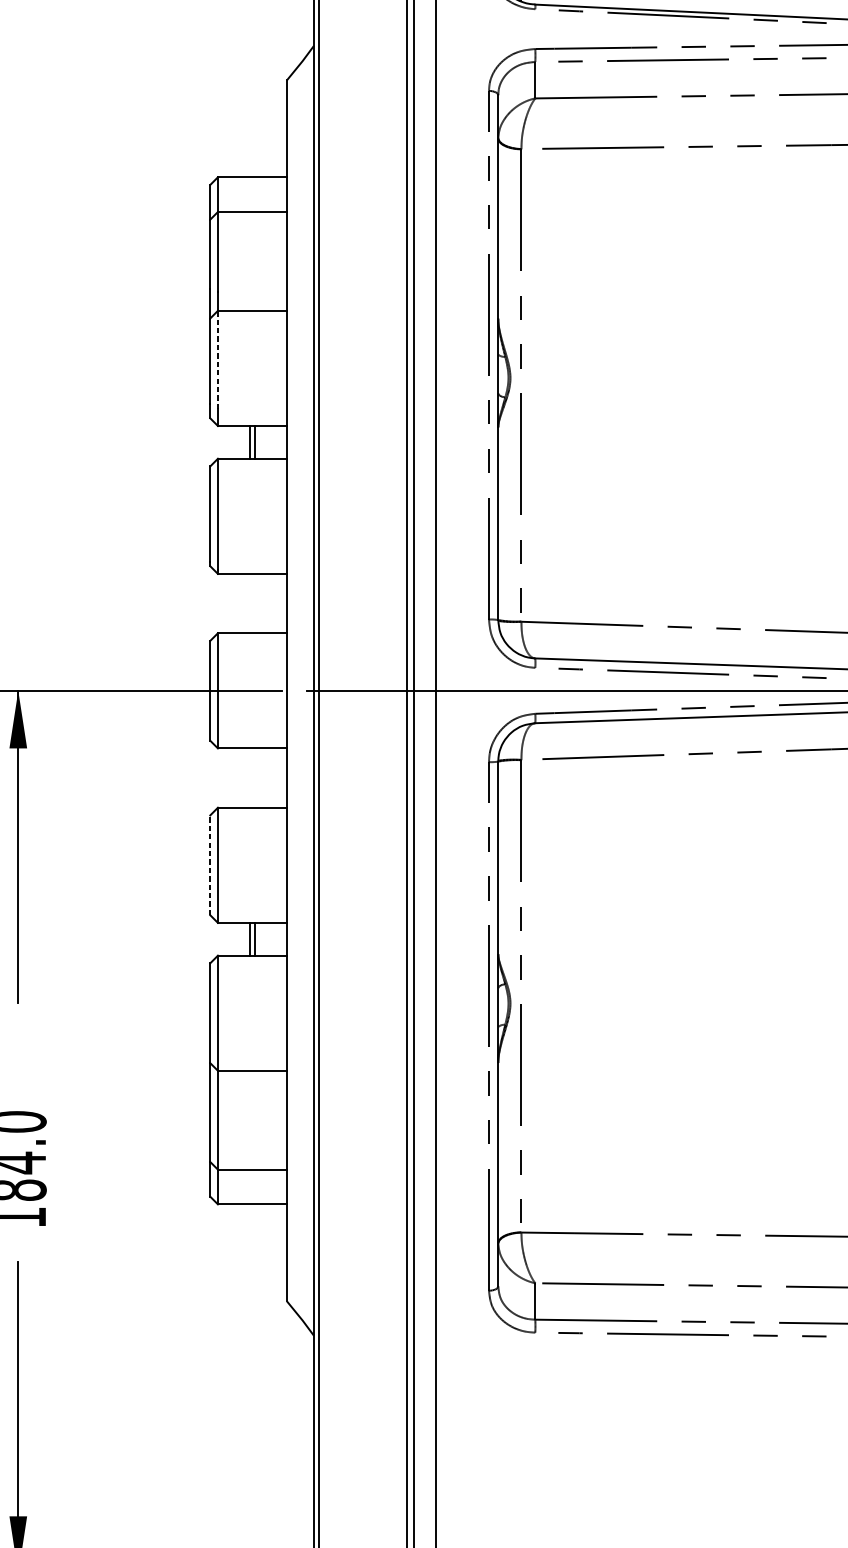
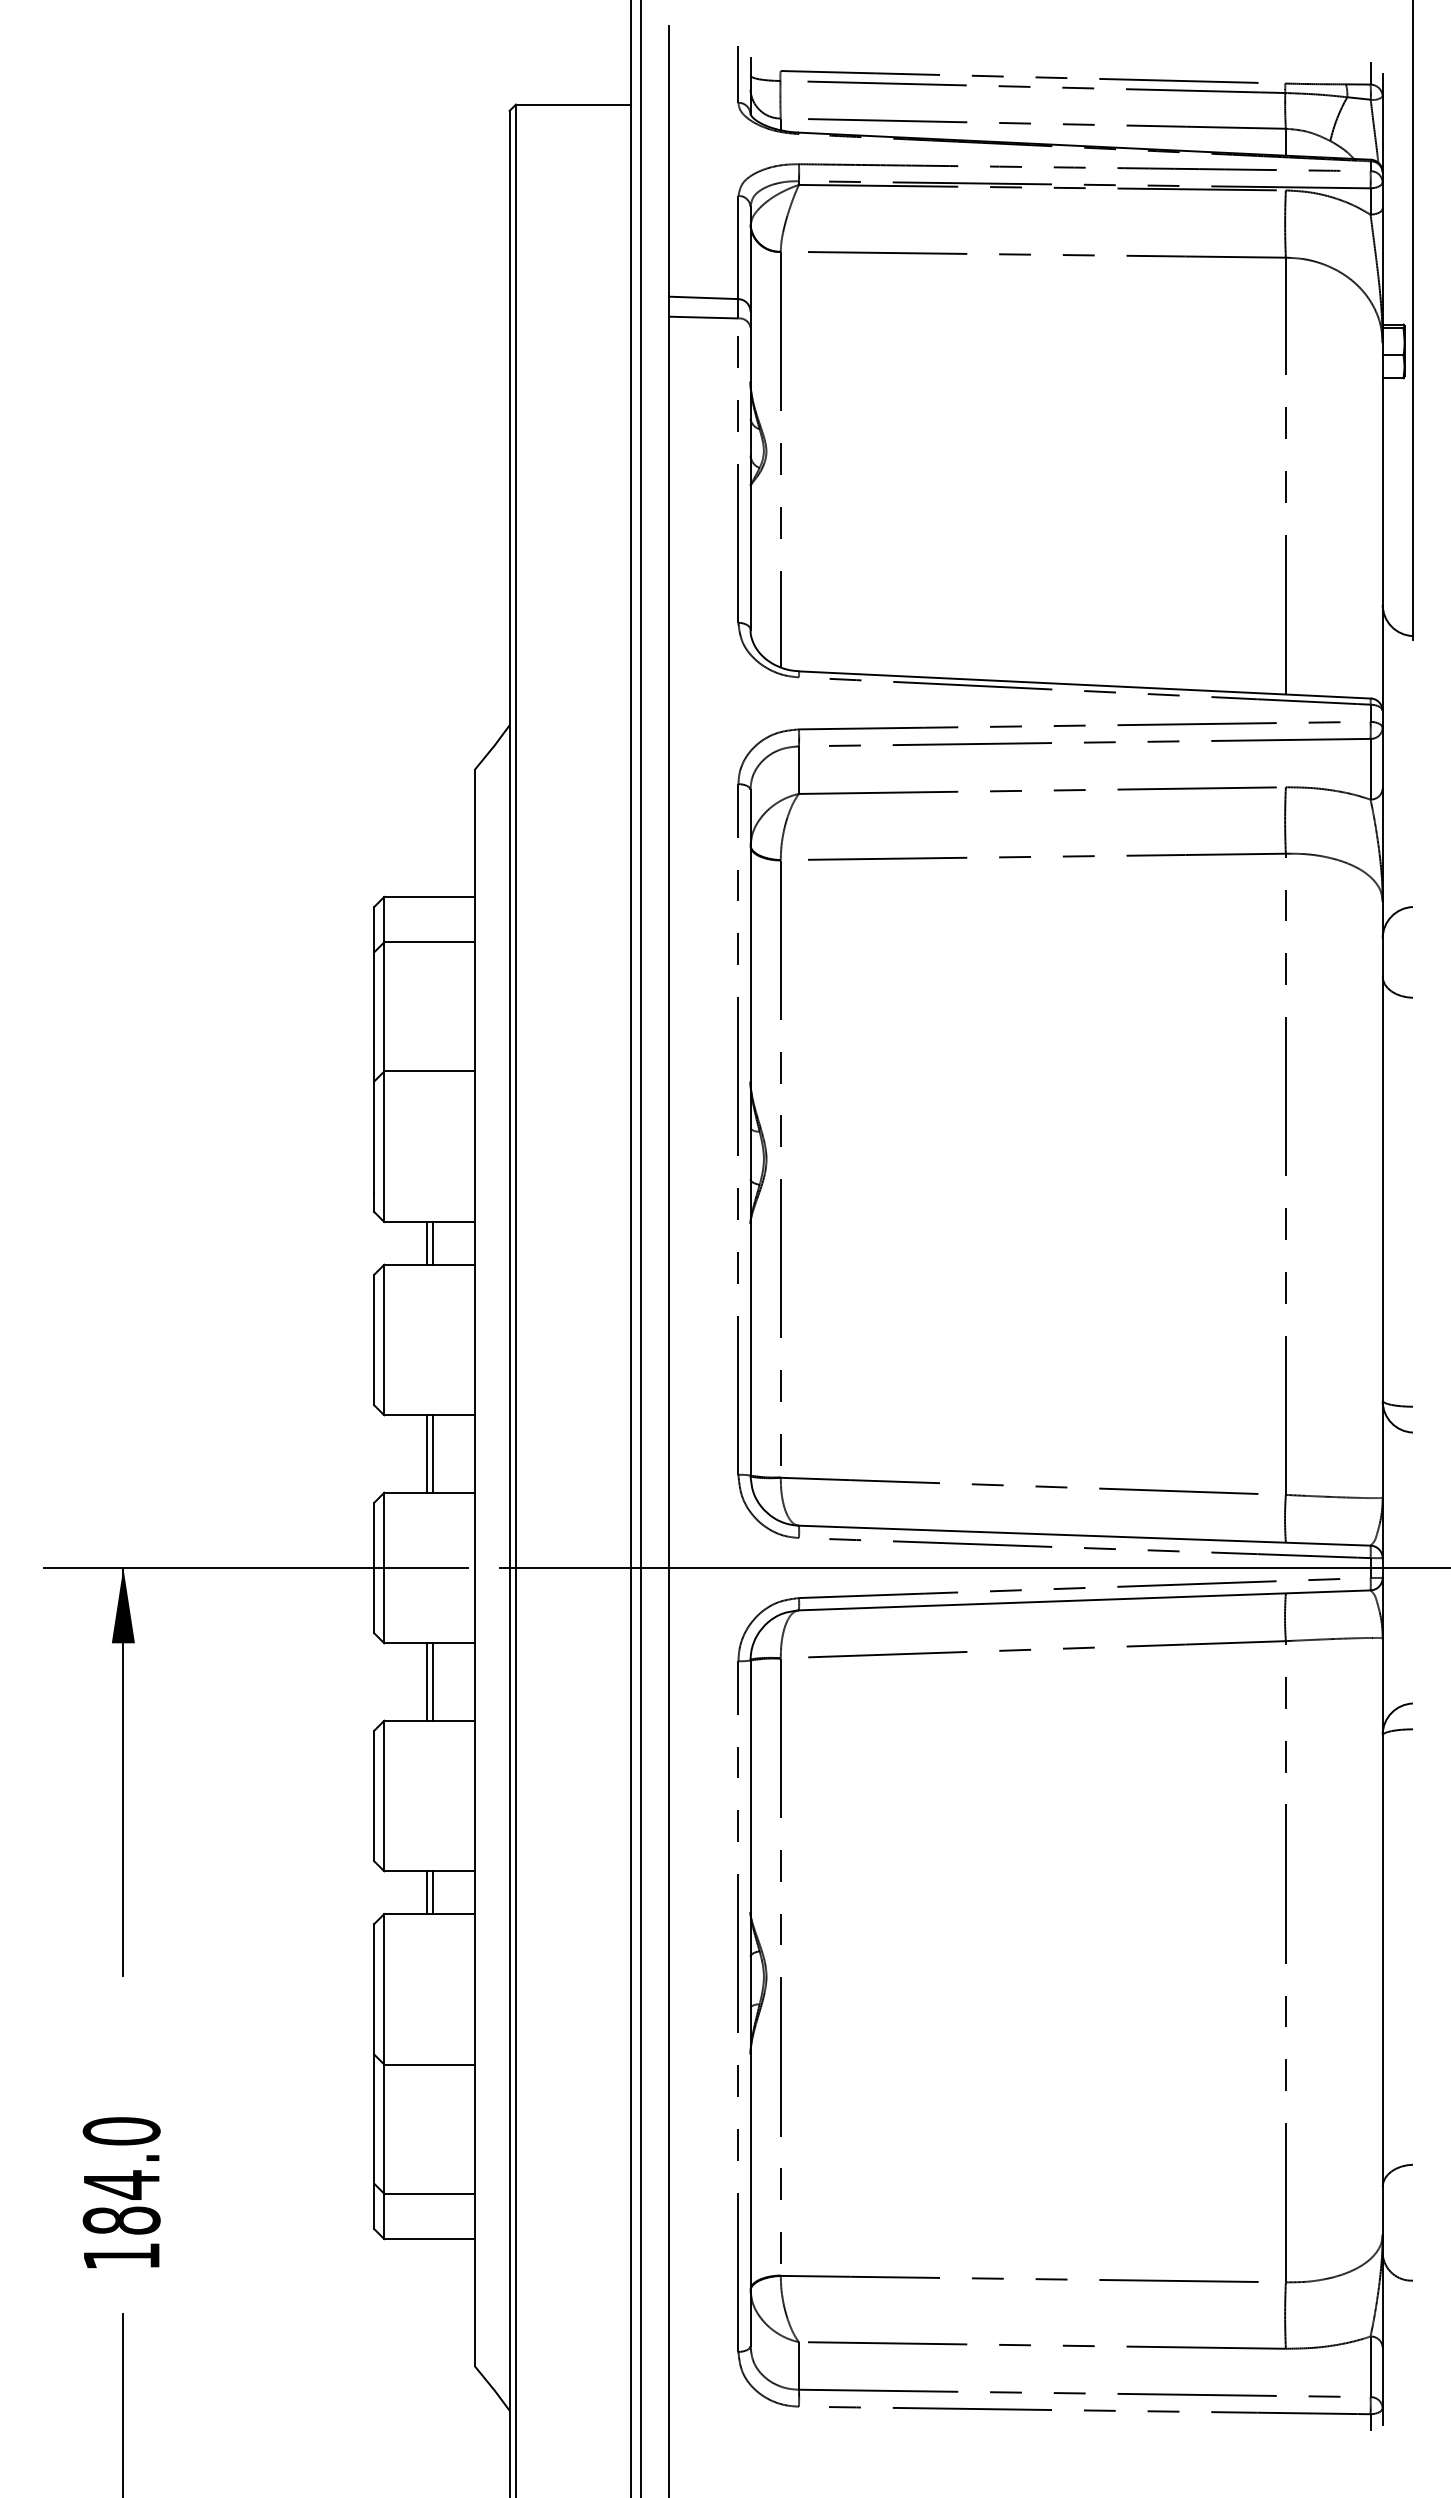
line: (218, 359) -> (384, 1135), dashed -> solid
line: (250, 603) -> (426, 1453), added
line: (254, 603) -> (432, 1453), added
line: (250, 777) -> (426, 1681), added
line: (254, 777) -> (432, 1681), added
line: (210, 864) -> (374, 1795), dashed -> solid

